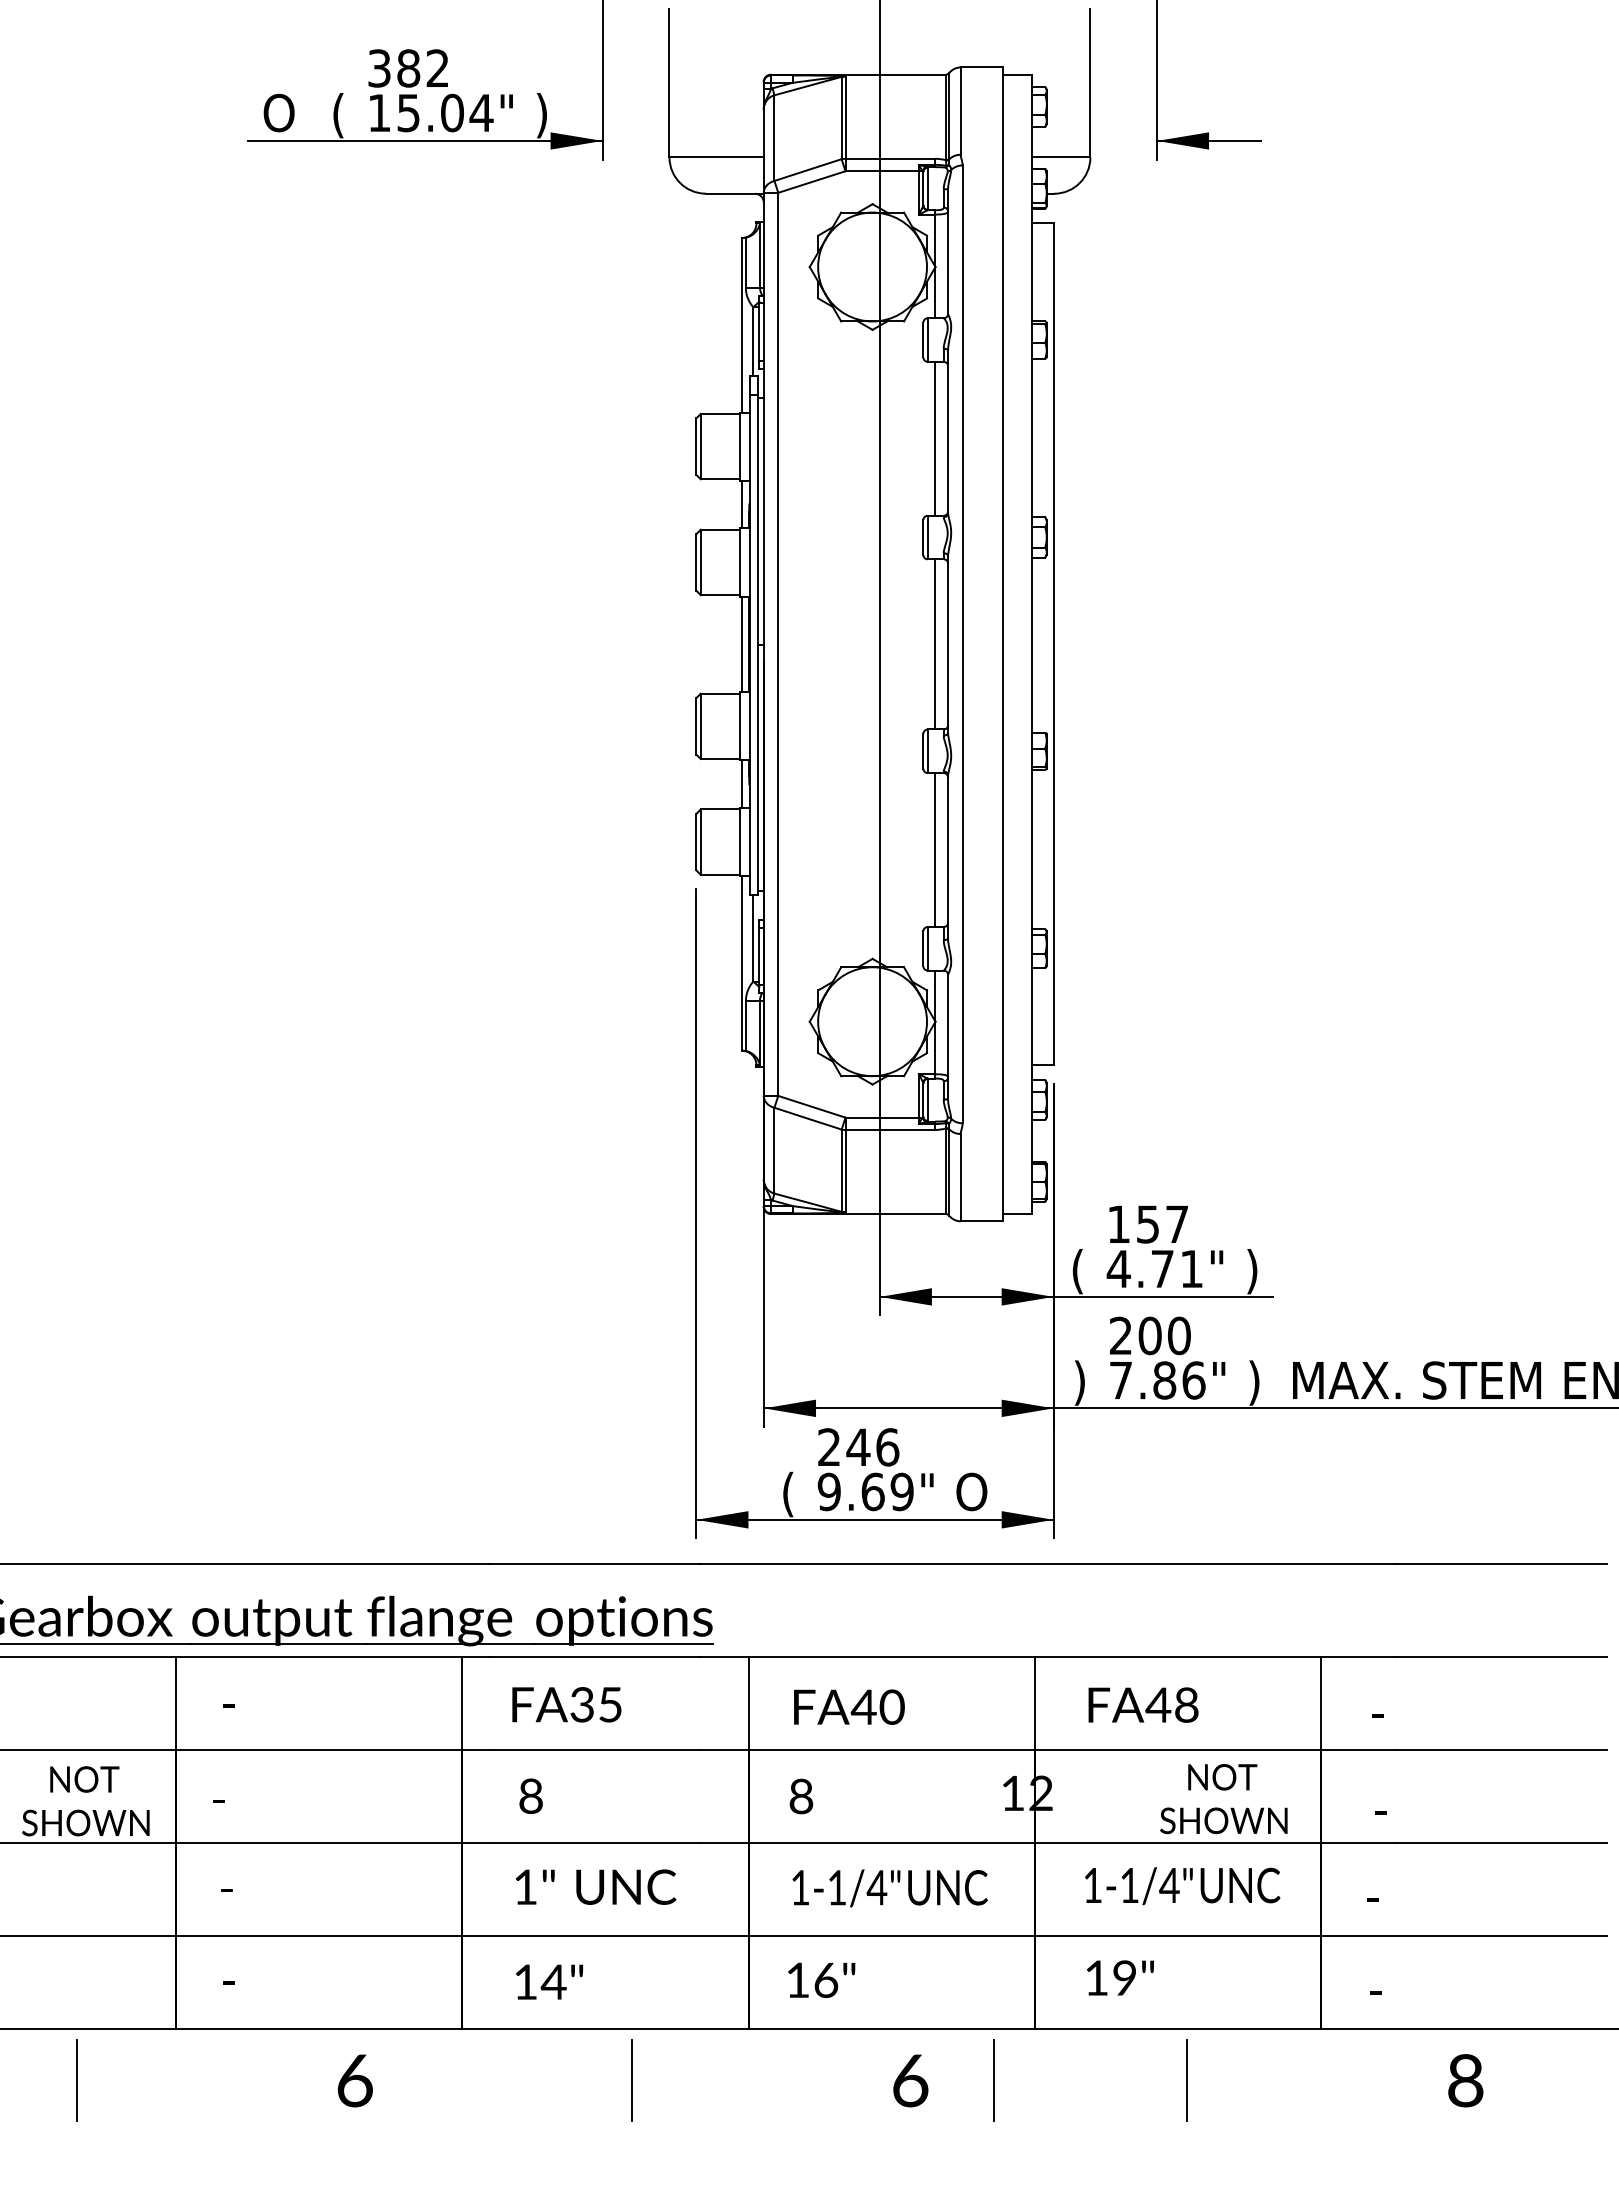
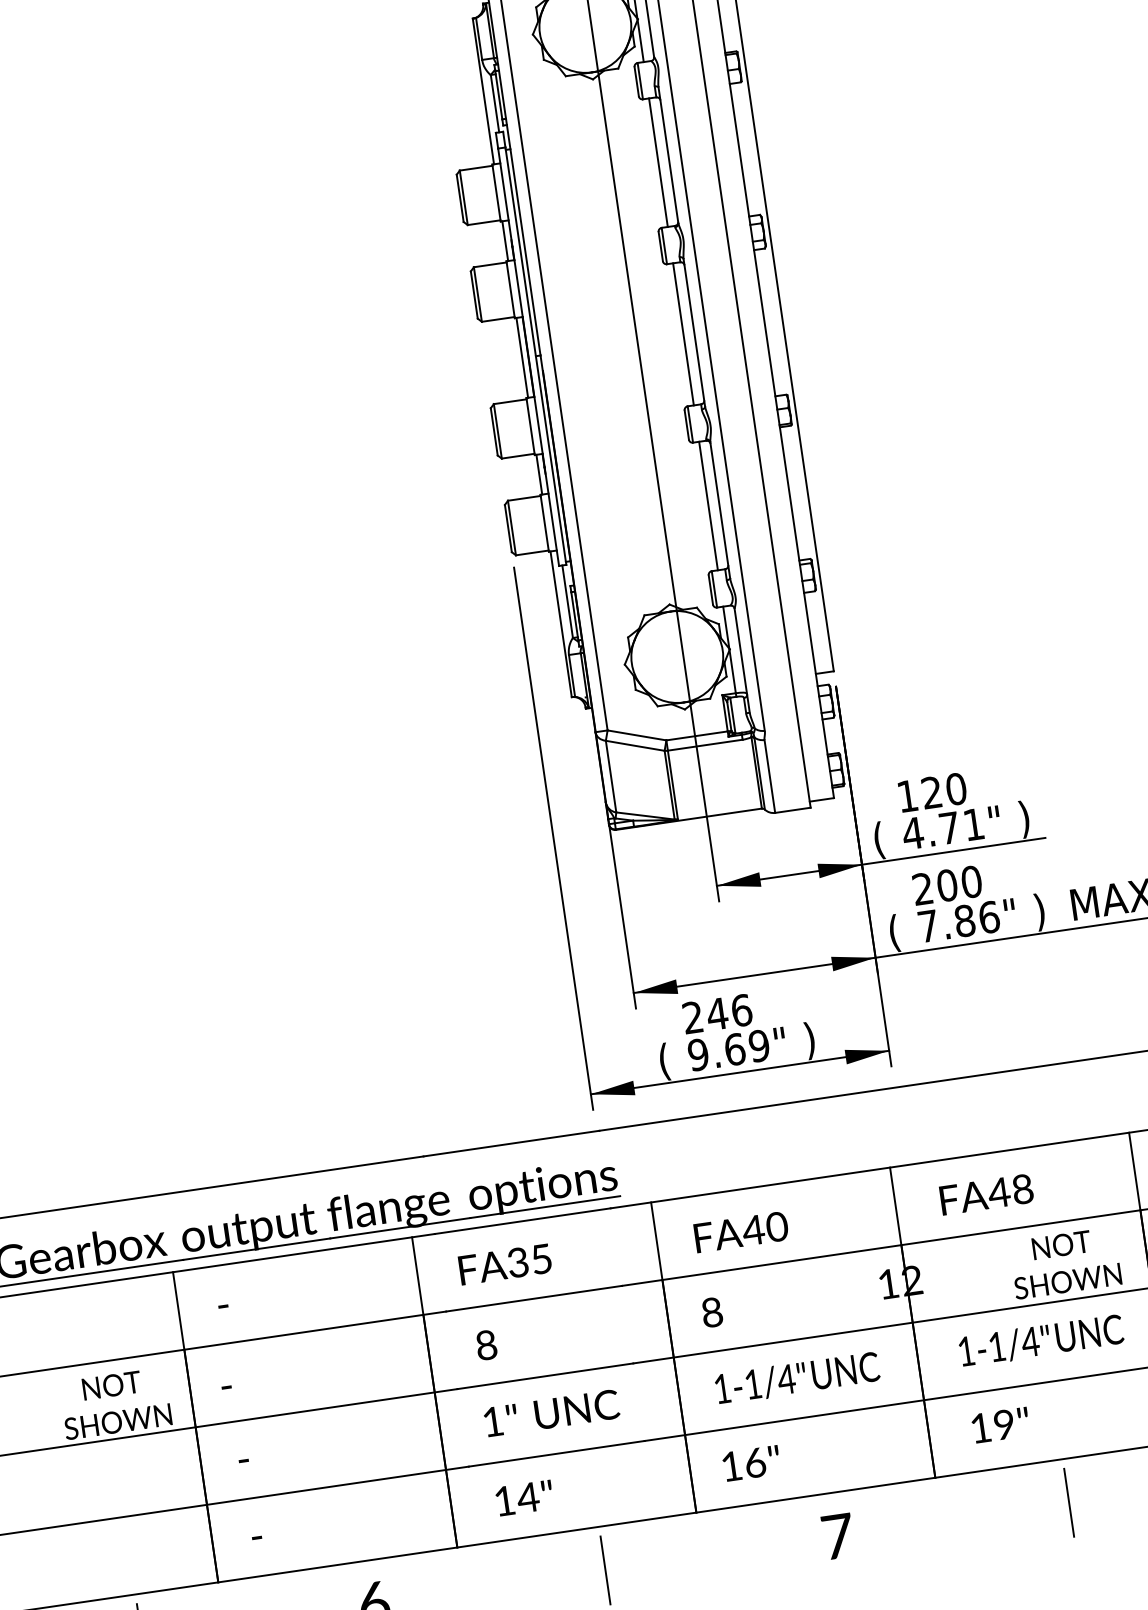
text: (1162, 1224) -> (944, 790), 157 -> 120
text: (1079, 1382) -> (893, 933), ) -> (
text: (971, 1494) -> (817, 1039), O -> )
text: (910, 2080) -> (837, 1536), 6 -> 7
line: (993, 2080) -> (907, 1526), removed

